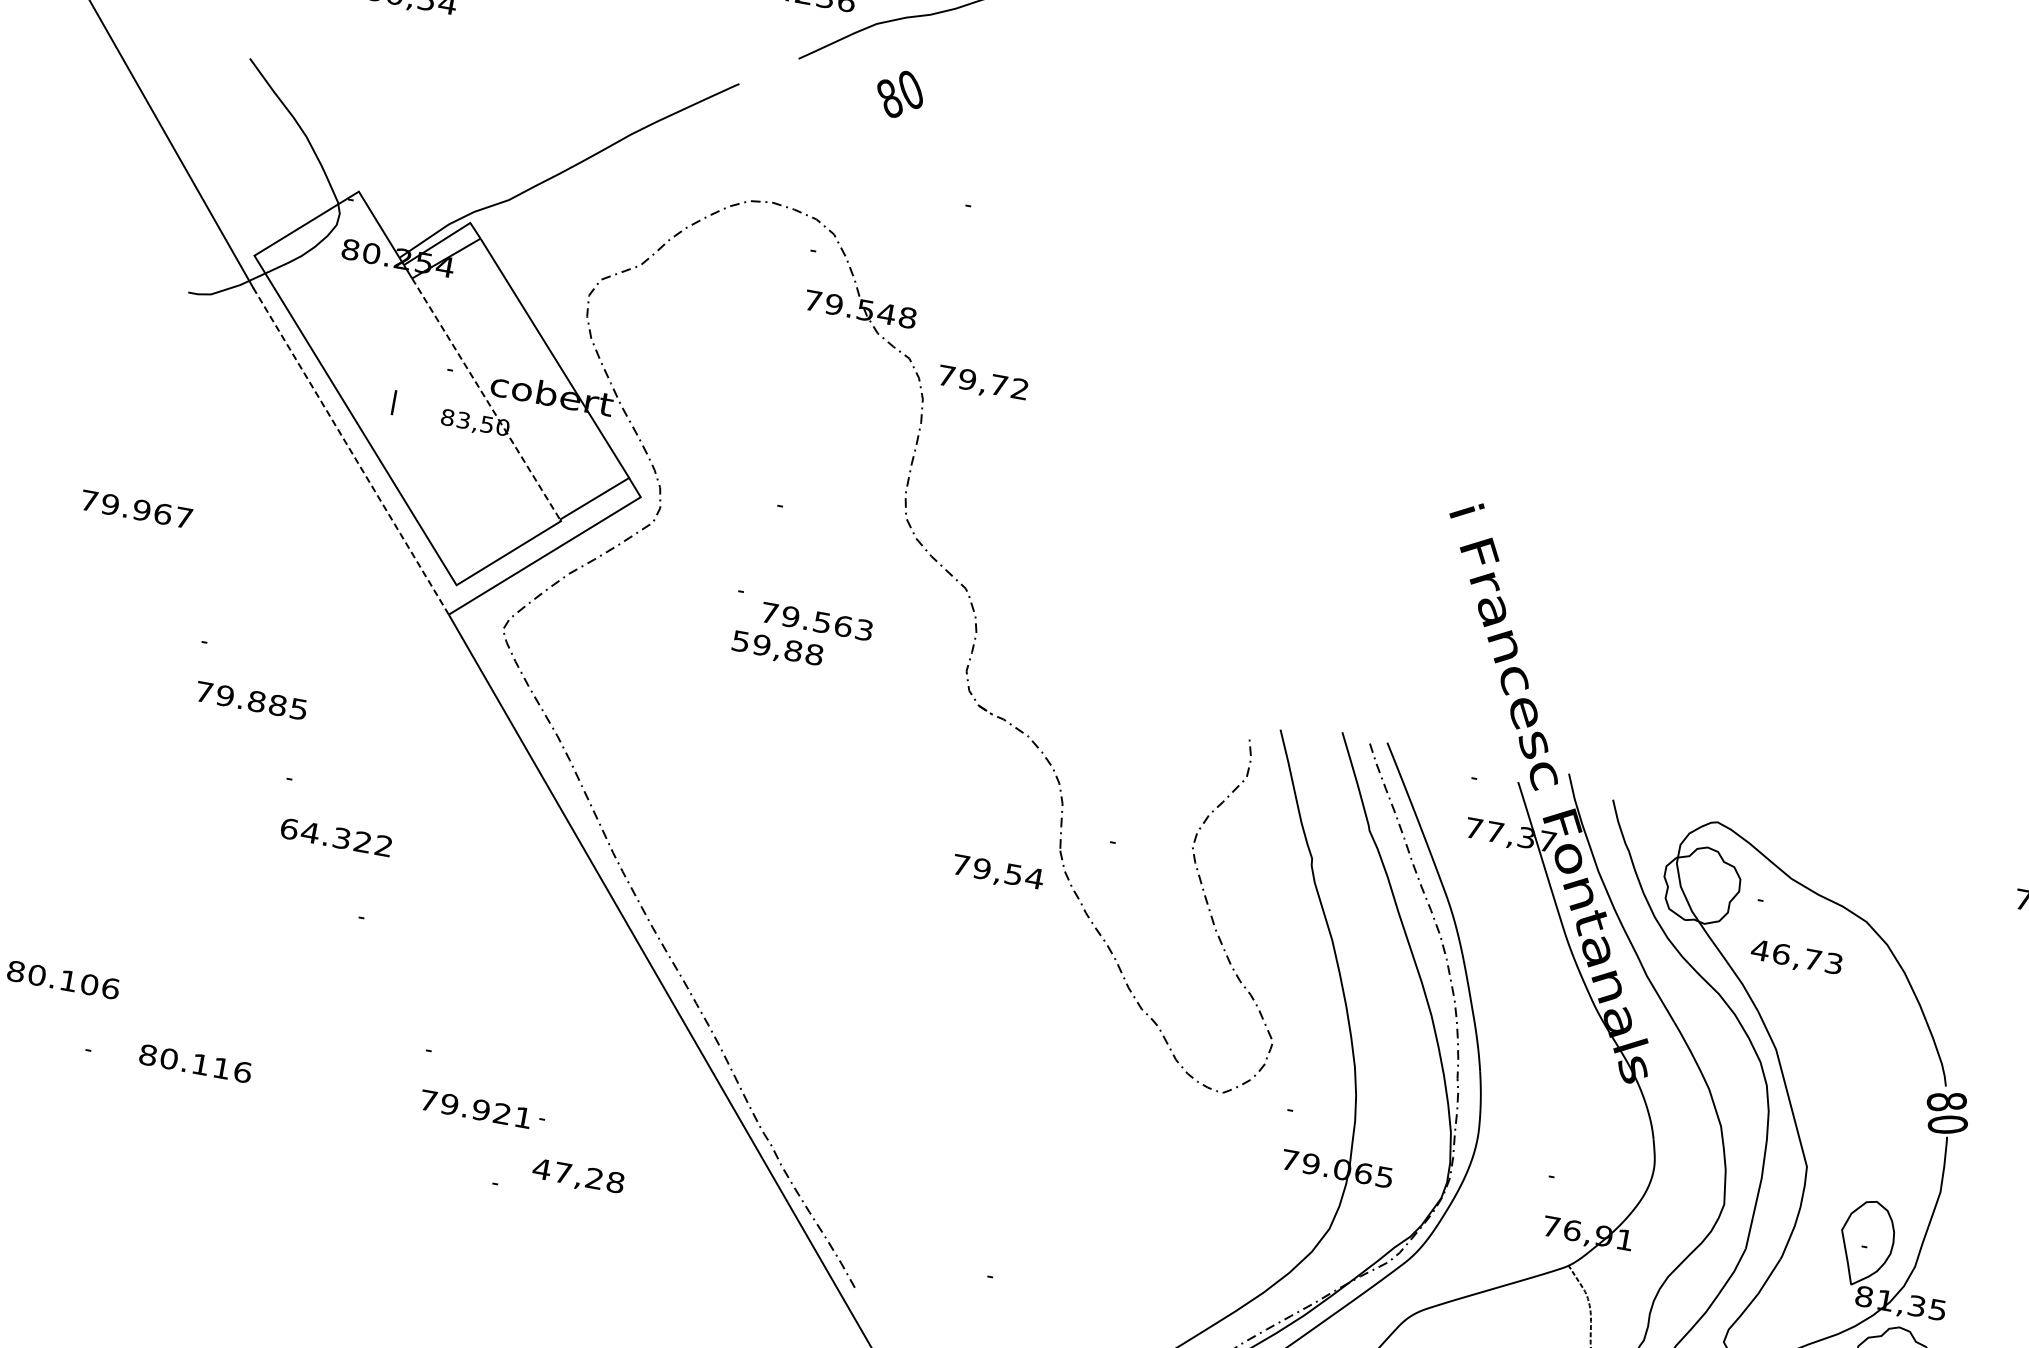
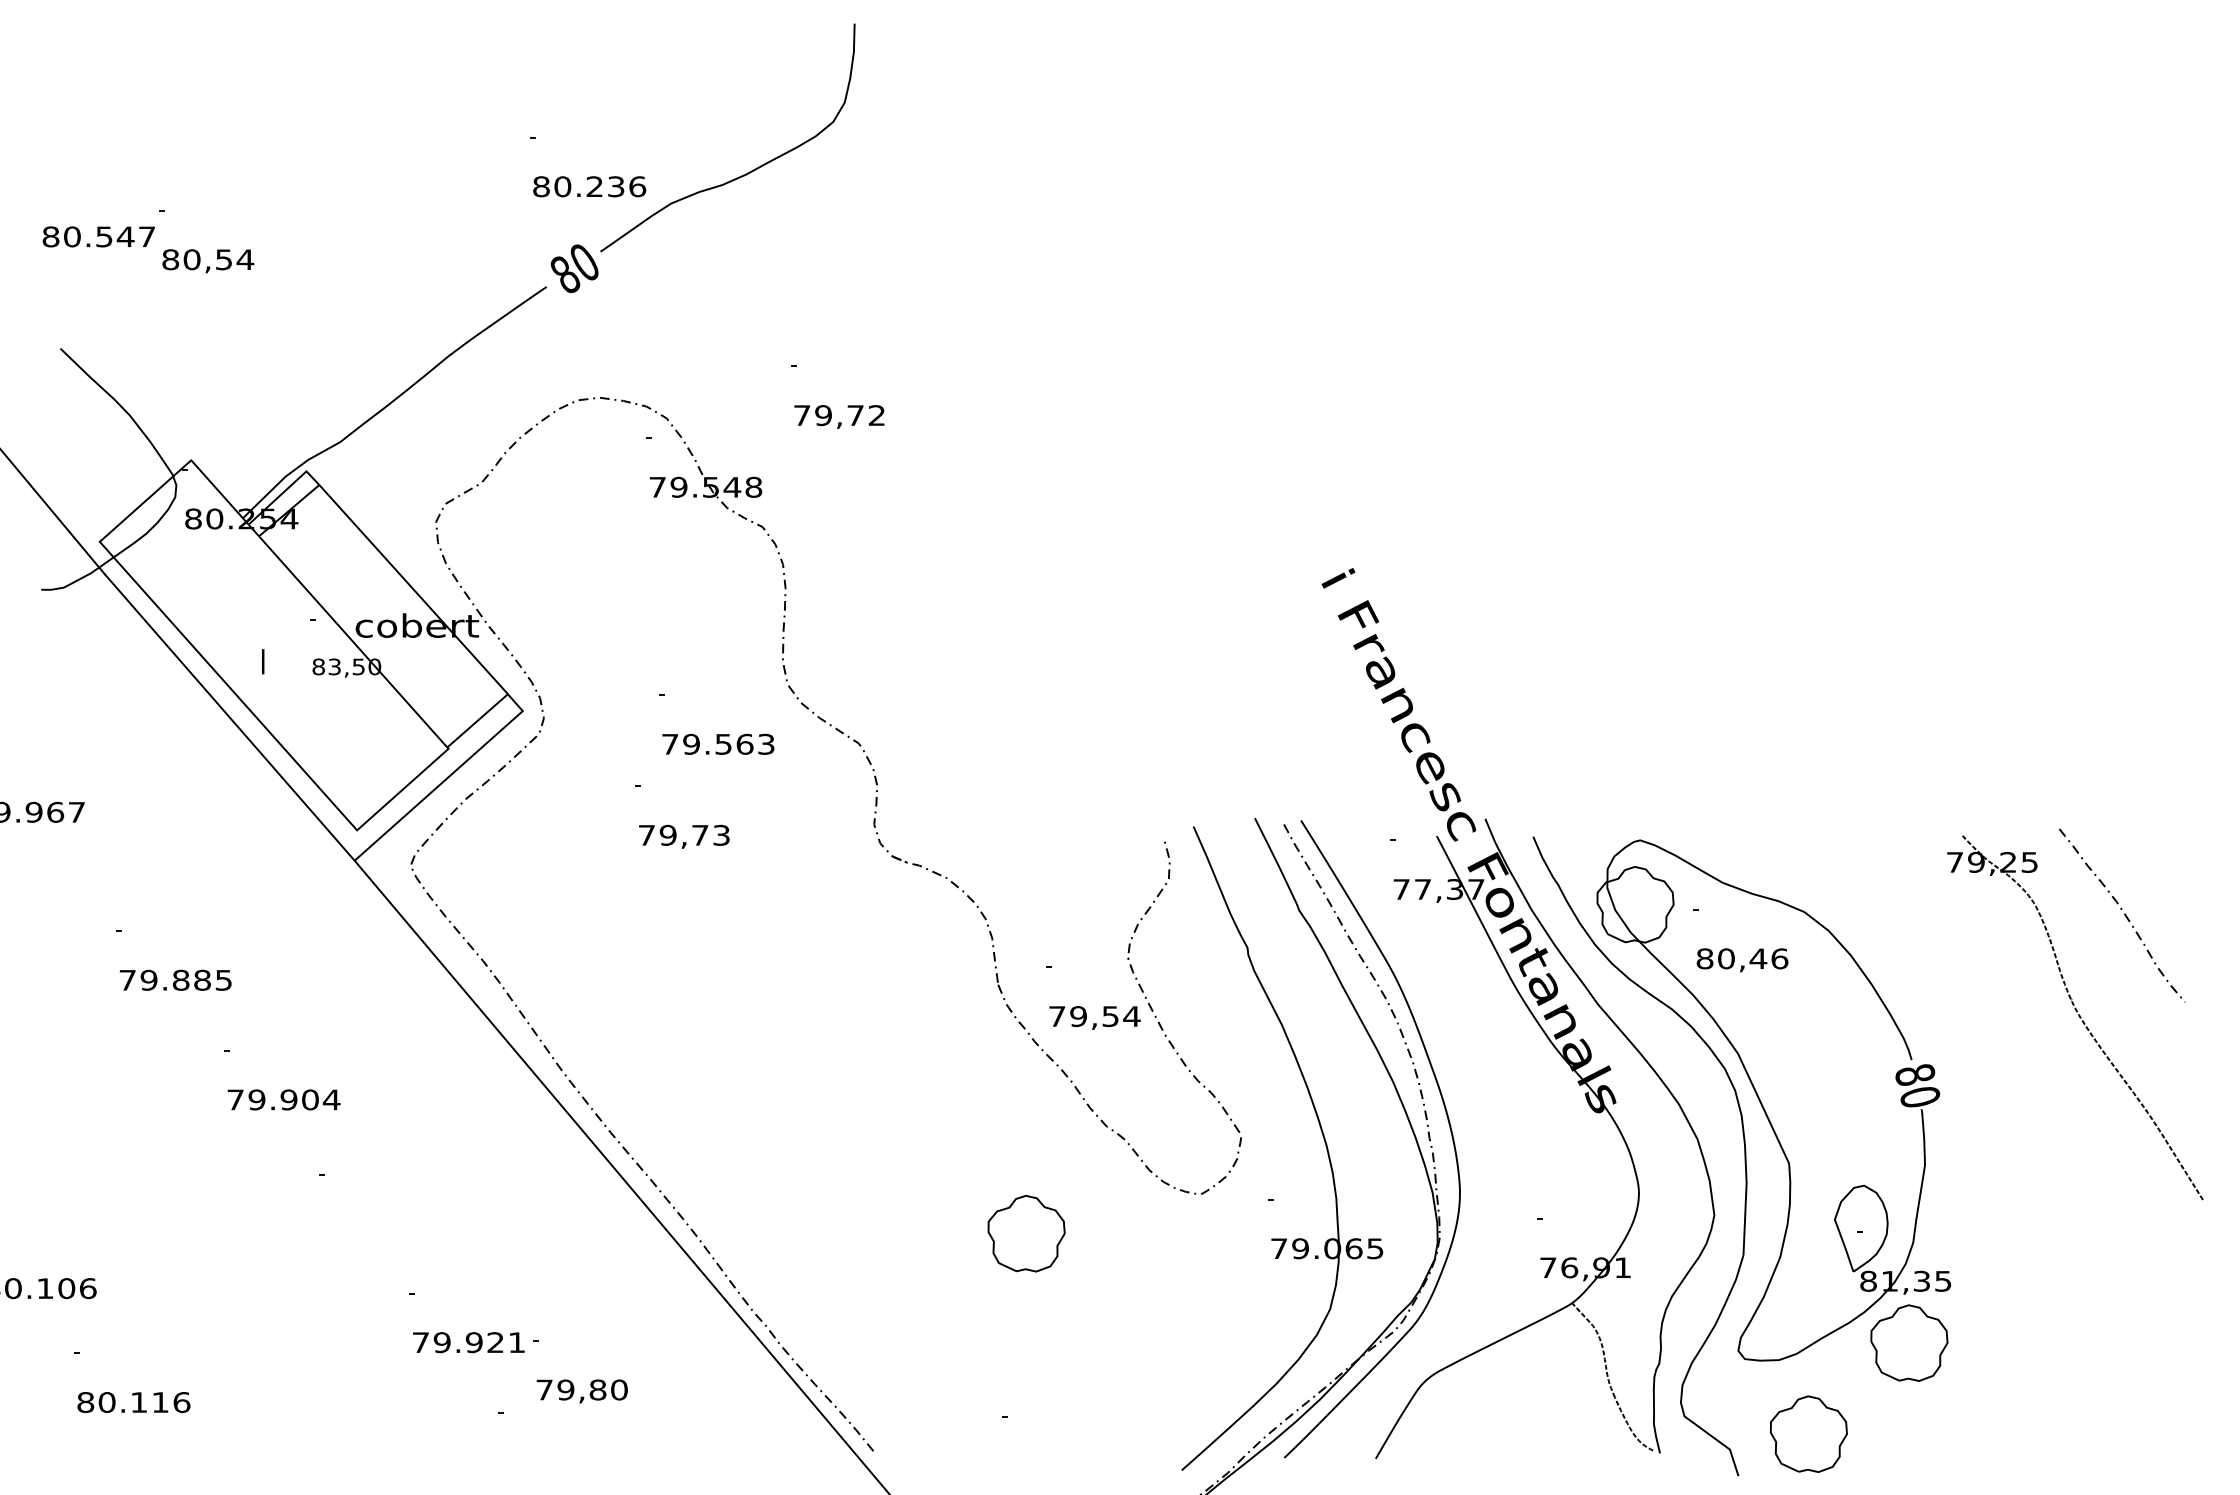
text: (899, 94) -> (574, 268), moved
text: (983, 383) -> (839, 416), moved
line: (486, 398) -> (353, 641), dashed -> solid
line: (350, 451) -> (229, 717), dashed -> solid
text: (817, 620) -> (718, 743), moved
text: (778, 647) -> (684, 834), 59,88 -> 79,73
text: (336, 837) -> (283, 1099), 64.322 -> 79.904
text: (997, 872) -> (1094, 1017), moved
text: (1797, 956) -> (1742, 958), 46,73 -> 80,46
text: (195, 1063) -> (133, 1402), moved
part: (1044, 1100) -> (1026, 1233), added
text: (578, 1175) -> (581, 1389), 47,28 -> 79,80

